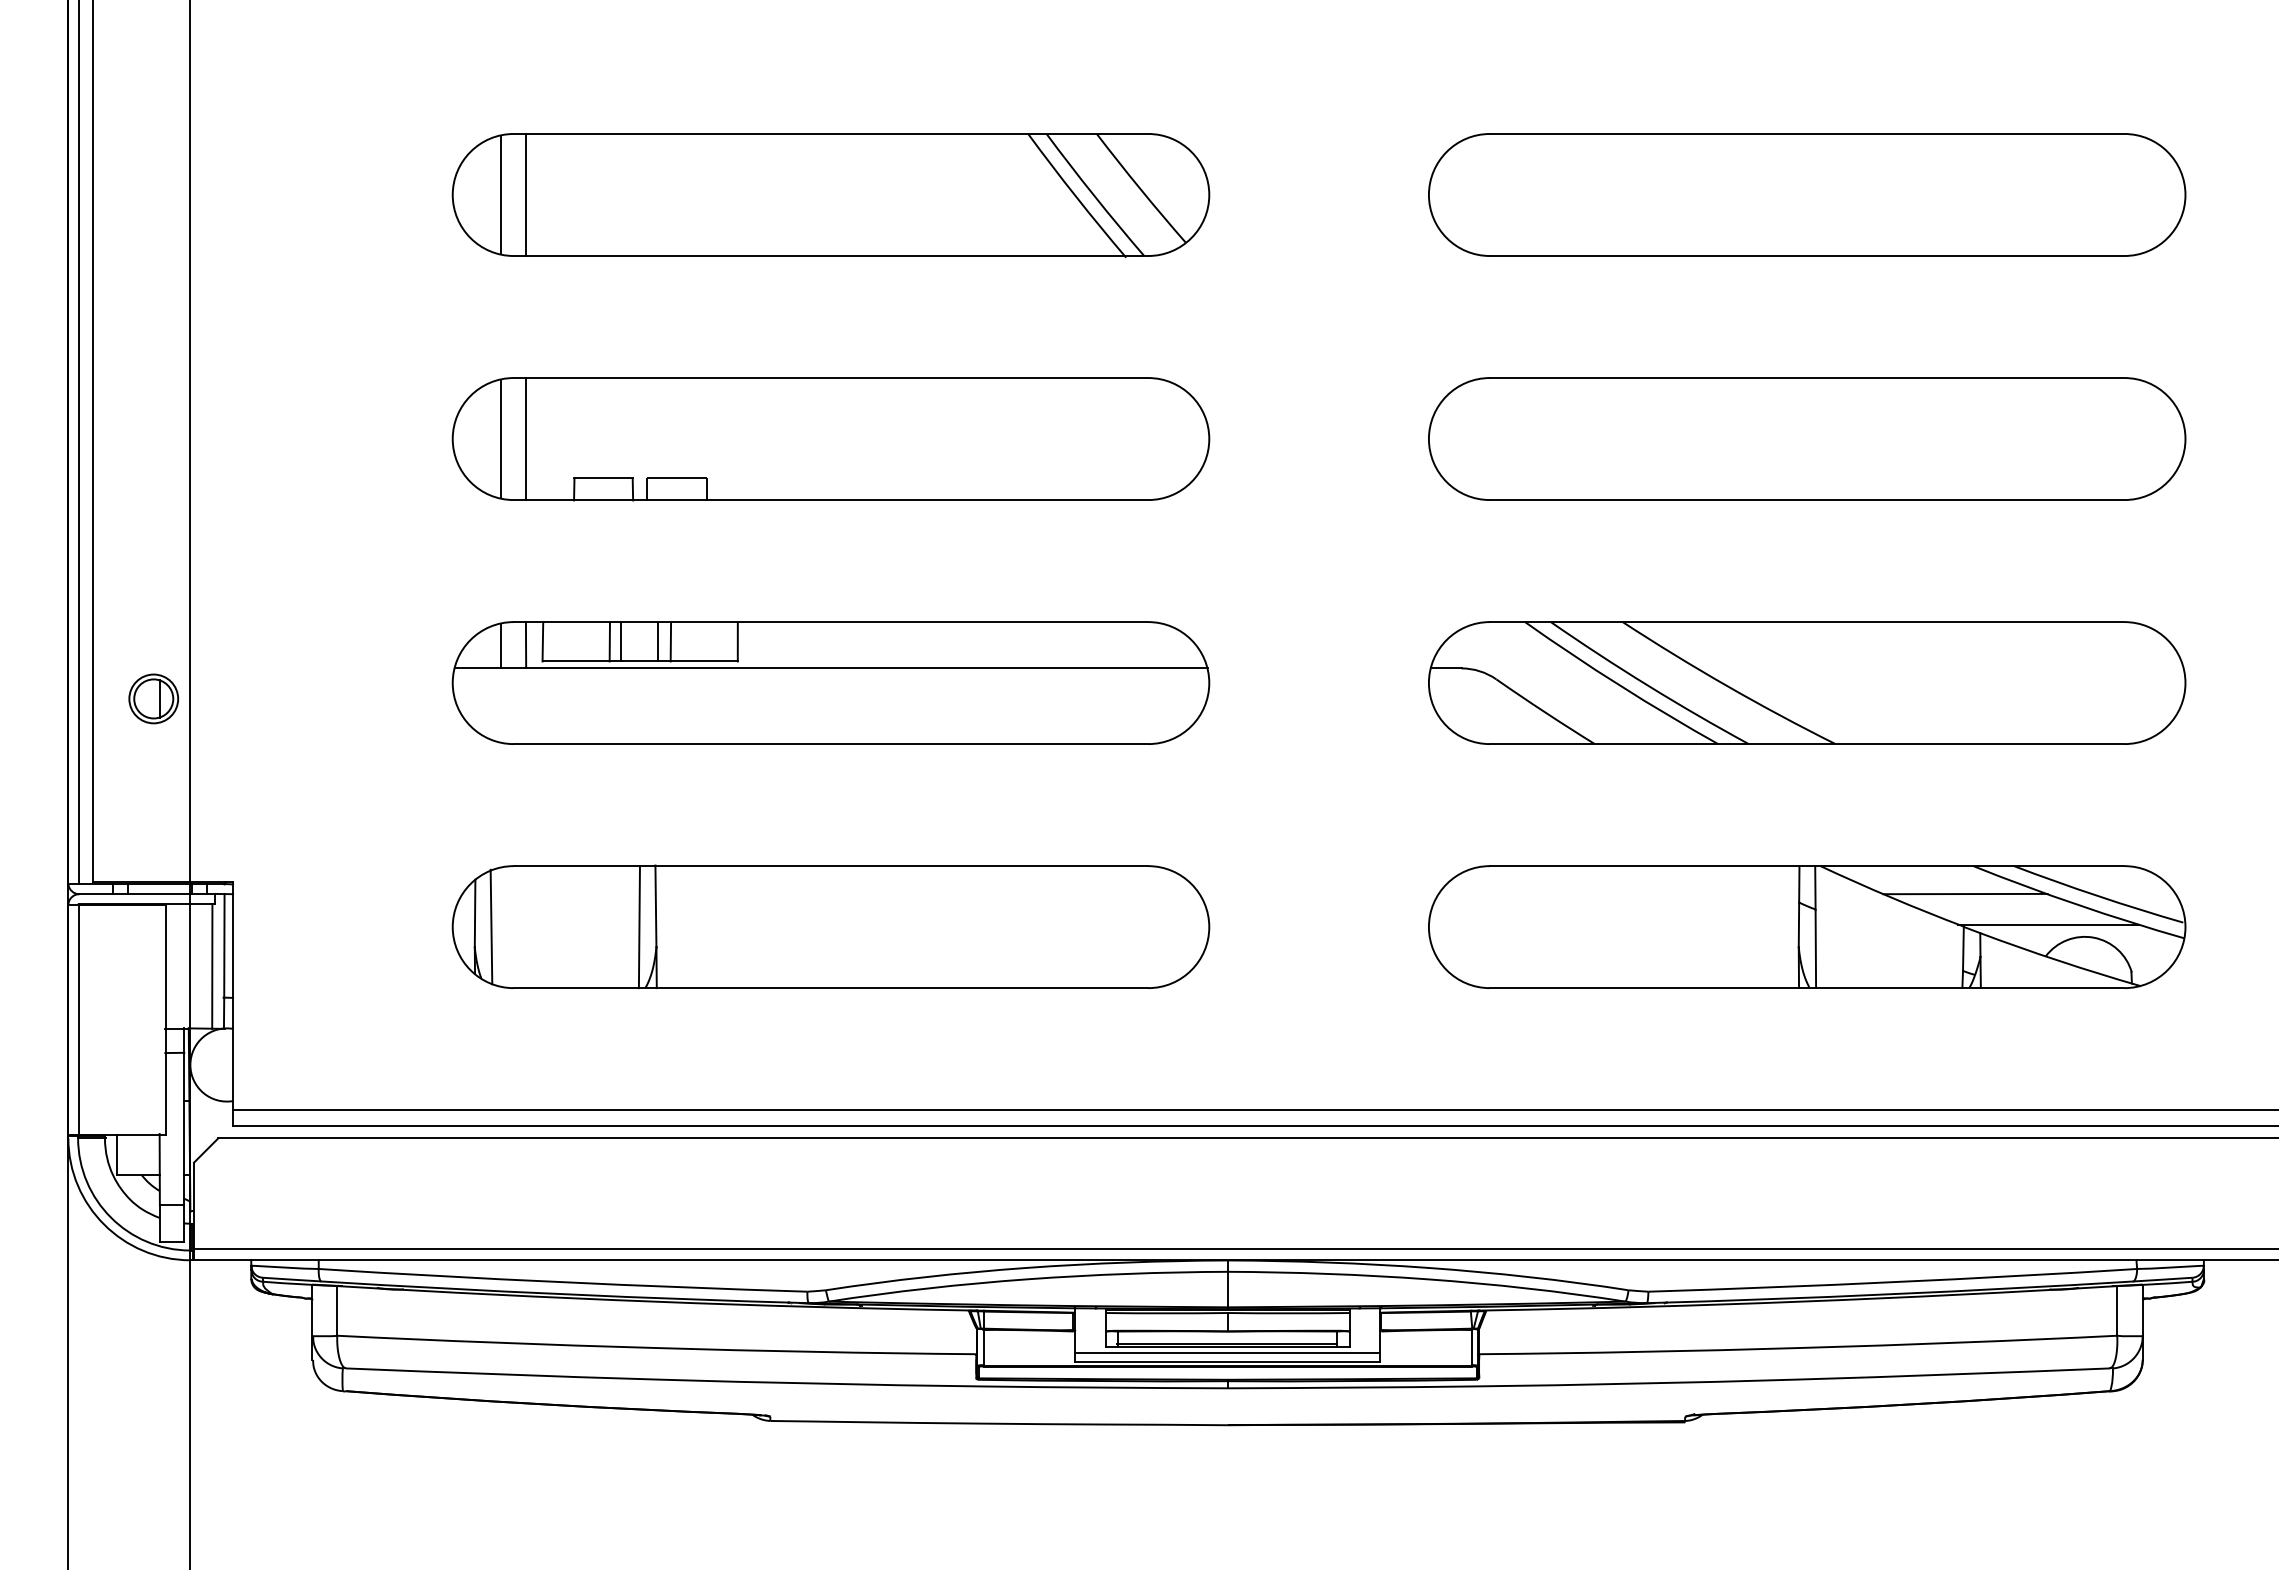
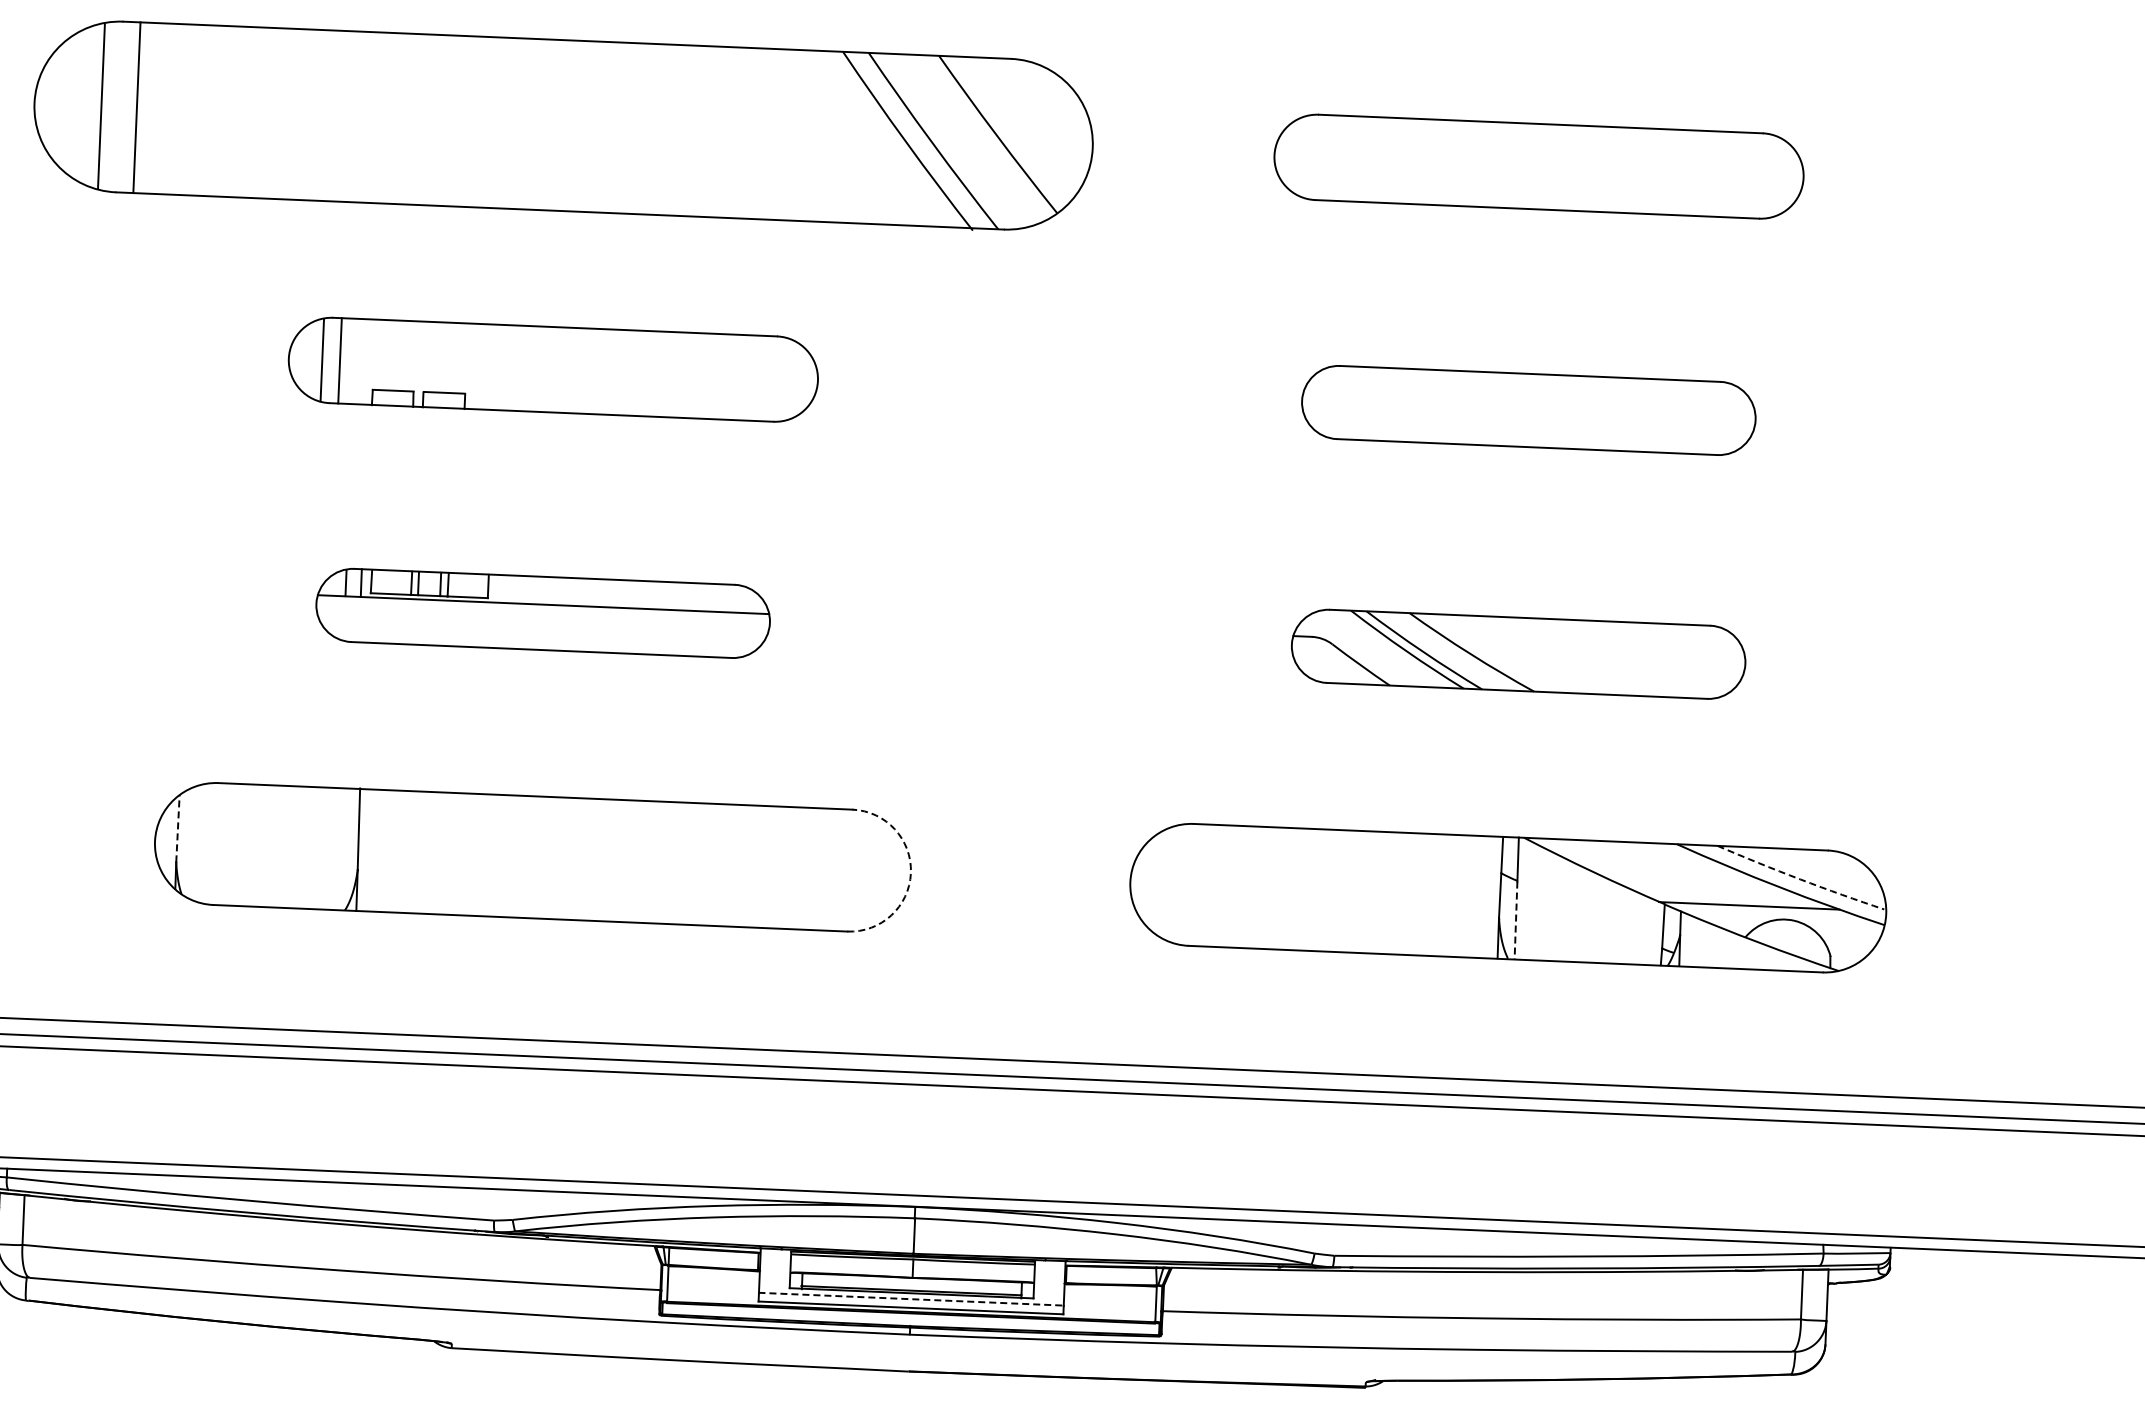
part: (1807, 194) -> (1539, 166), size x0.7
part: (830, 195) -> (563, 126), size x1.4
part: (1807, 438) -> (1529, 410), size x0.6
part: (830, 439) -> (552, 370), size x0.7
part: (830, 682) -> (542, 612), size x0.6
part: (1807, 682) -> (1518, 653), size x0.6
line: (1965, 893) -> (1667, 871), removed
arc: (2098, 896) -> (1800, 879), solid -> dashed
line: (475, 913) -> (178, 828), solid -> dashed
line: (491, 926) -> (193, 842), removed
line: (638, 927) -> (340, 849), removed
arc: (1209, 927) -> (911, 873), solid -> dashed
line: (1815, 948) -> (1515, 919), solid -> dashed
line: (1227, 1352) -> (911, 1298), solid -> dashed

